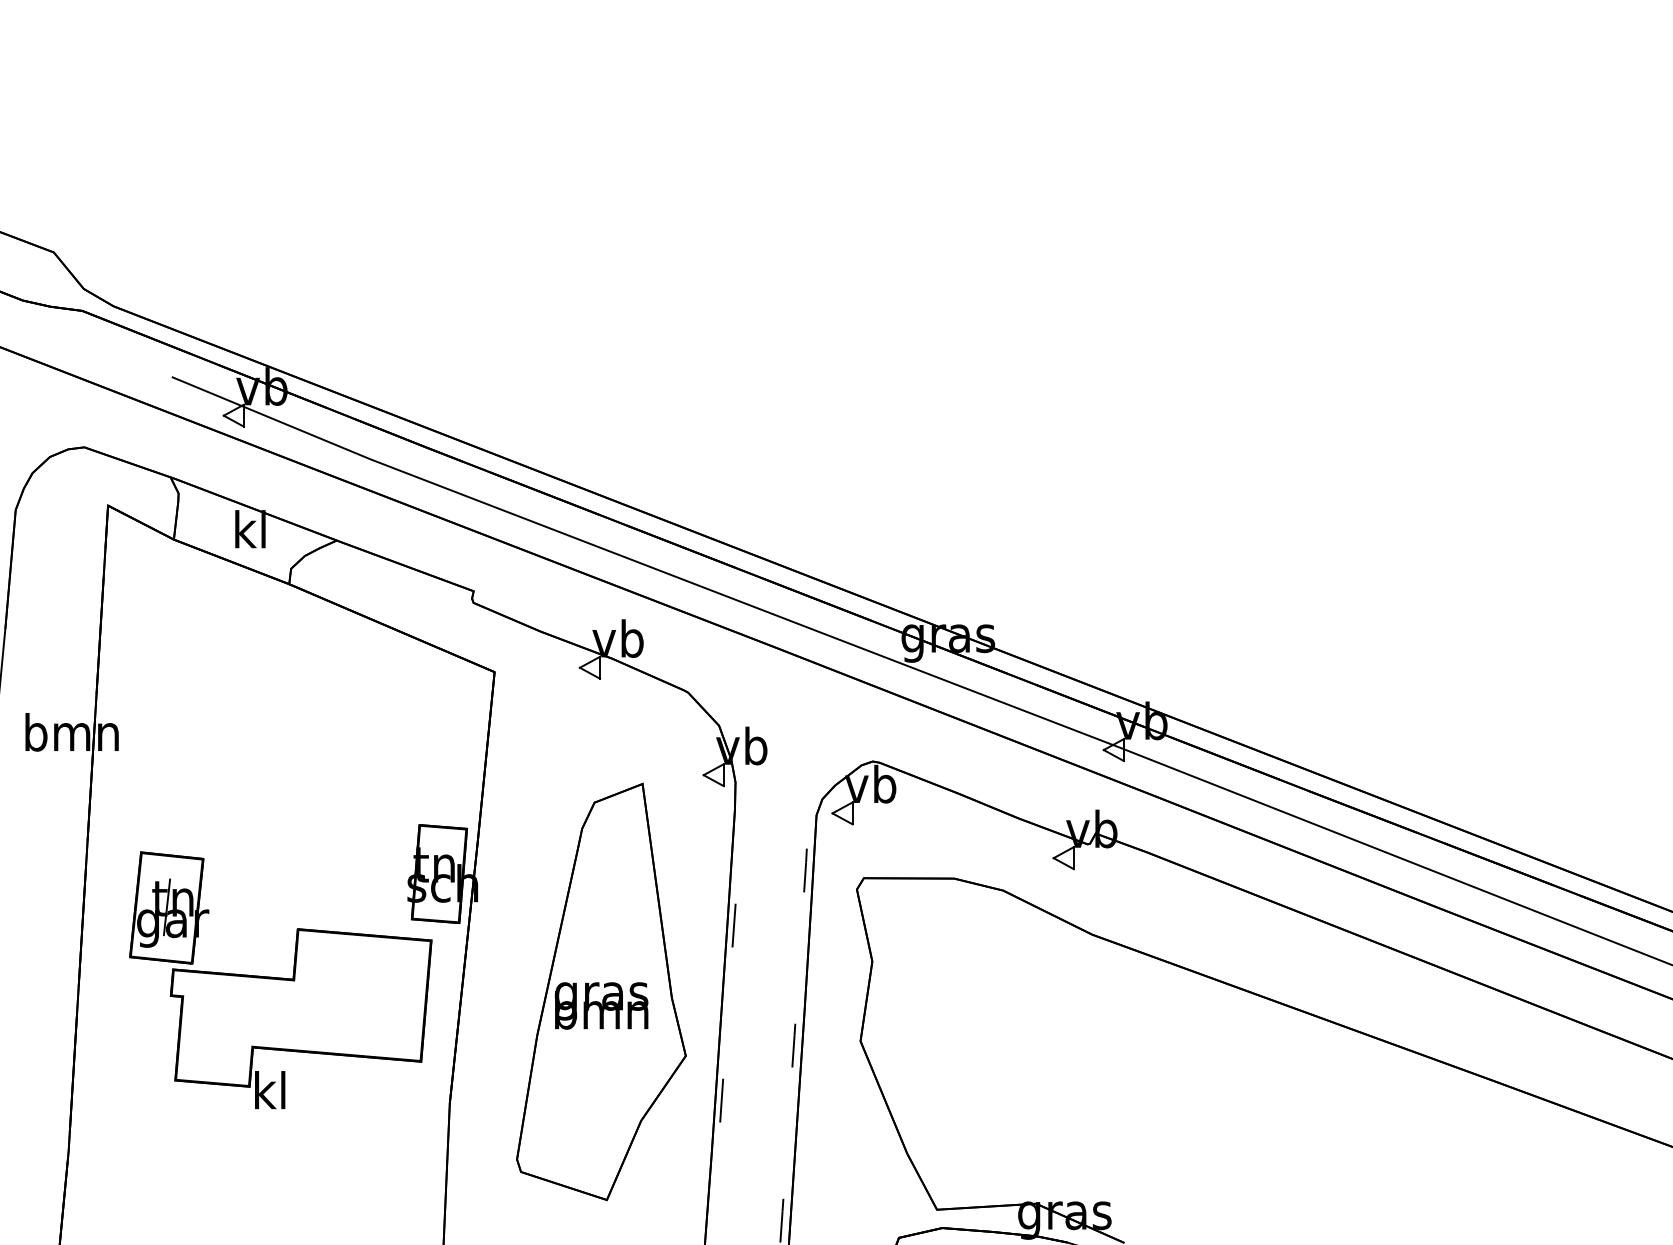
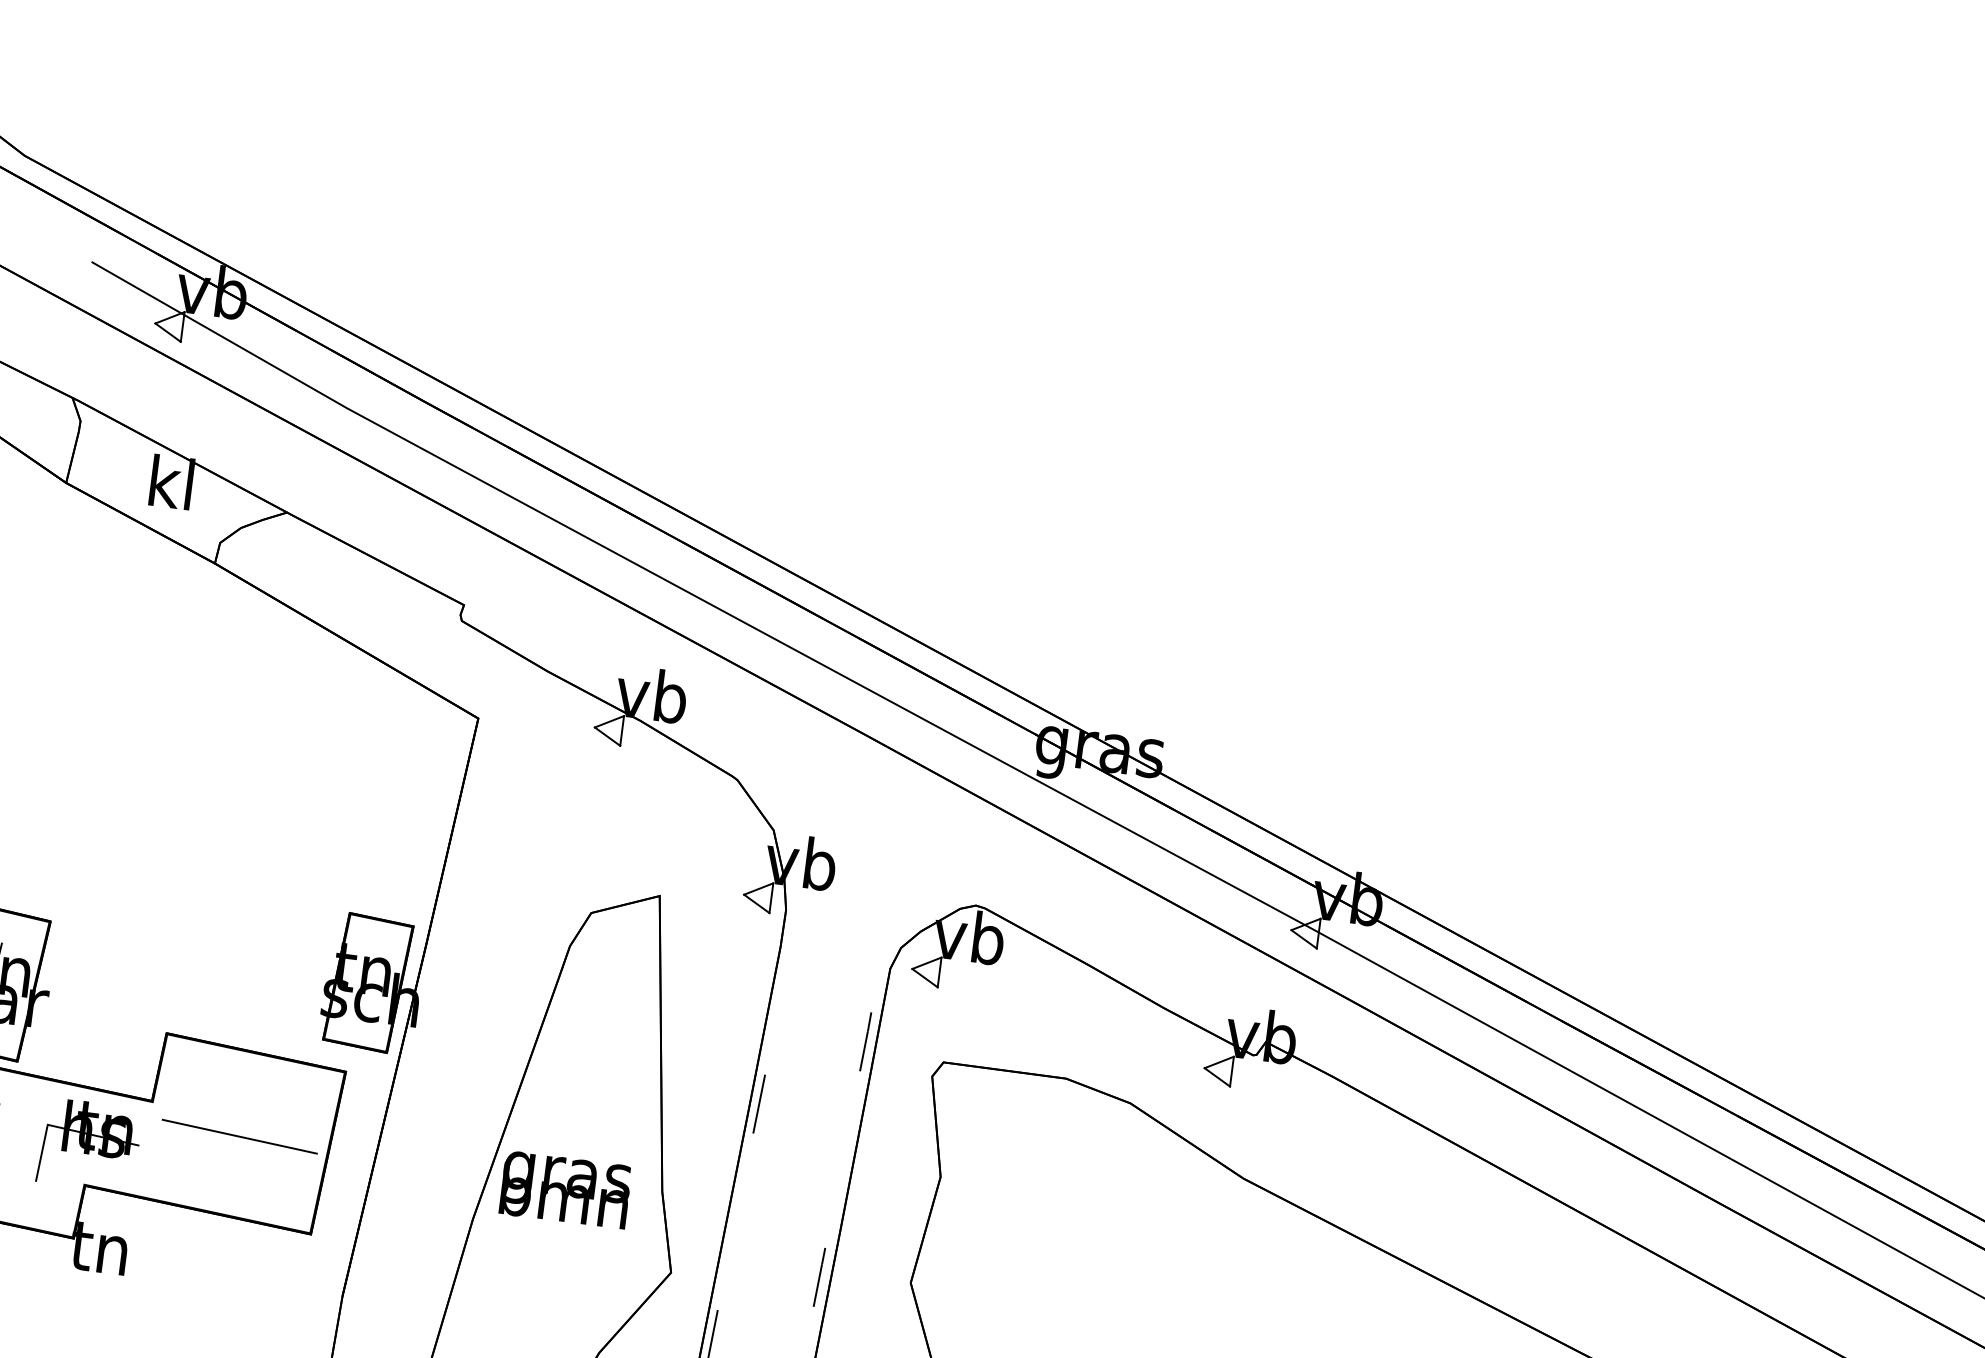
line: (360, 997) -> (239, 1136), added
part: (252, 1017) -> (89, 1145), added
text: (268, 1090) -> (98, 1246), kl -> tn

